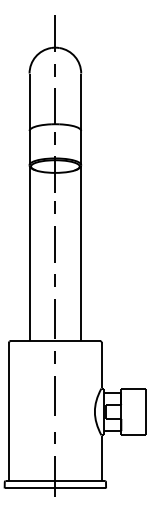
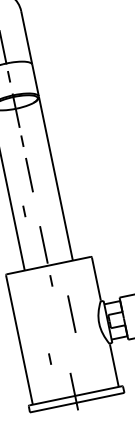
line: (54, 280) -> (24, 211), moved
line: (54, 395) -> (71, 313), moved
line: (54, 437) -> (49, 358), moved

